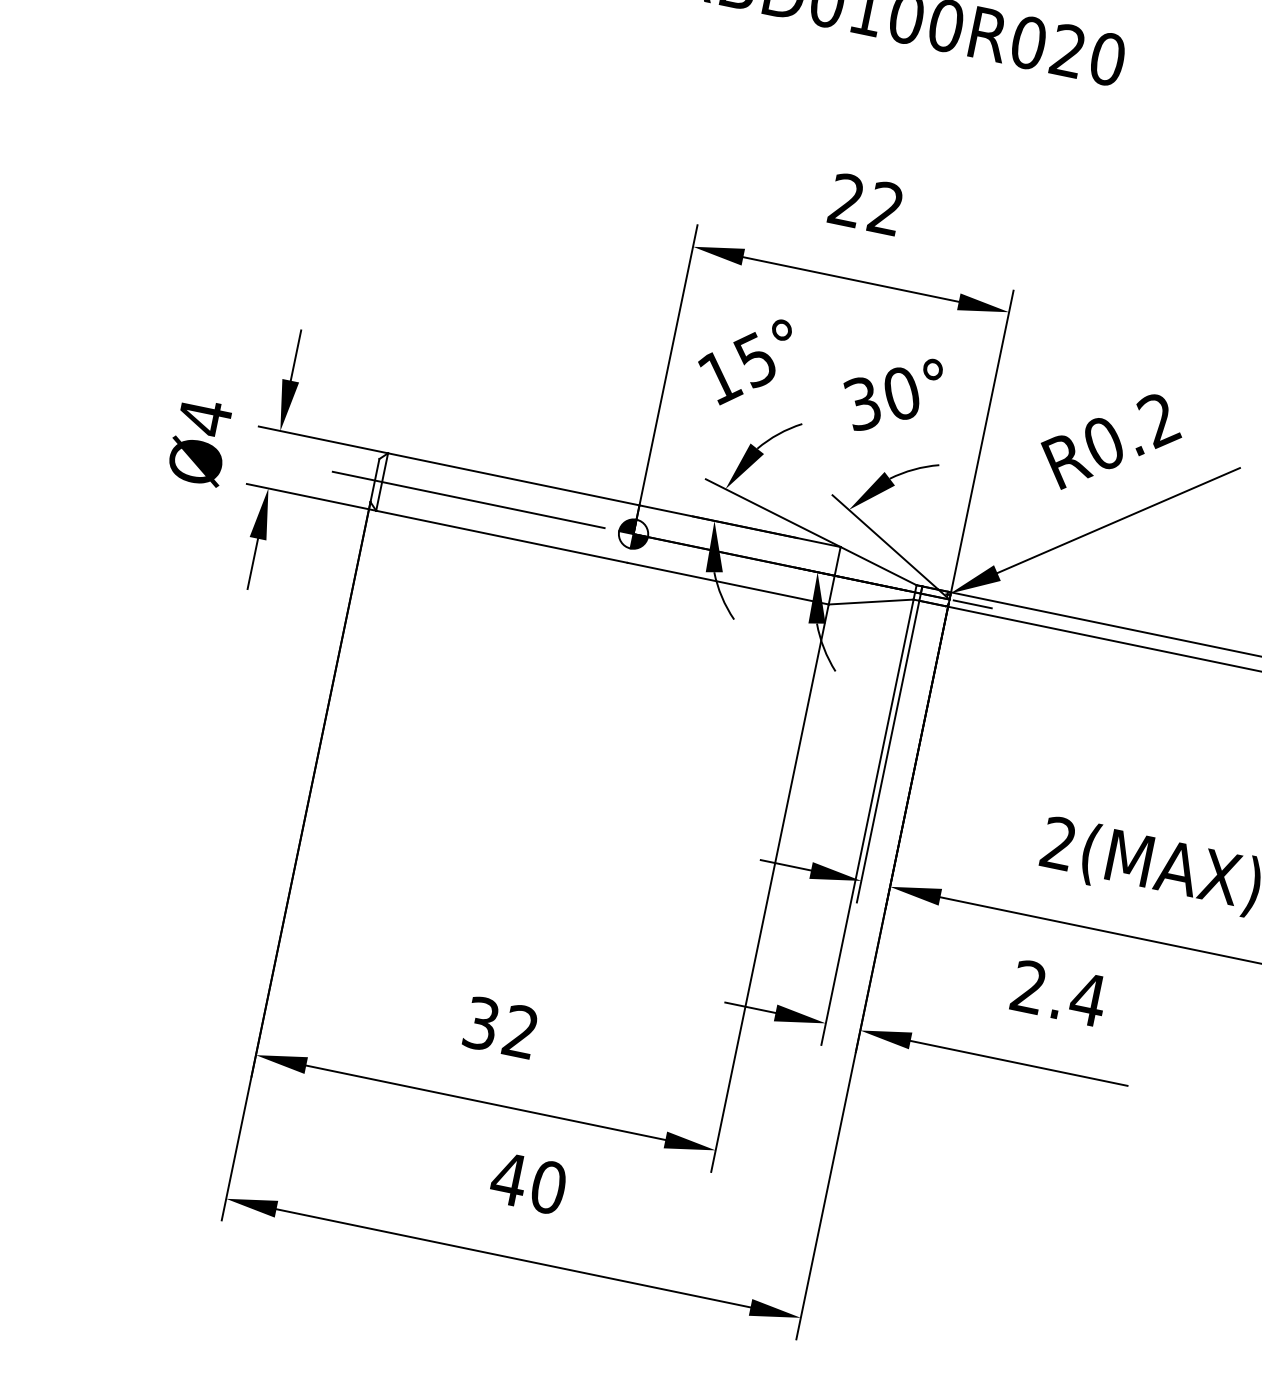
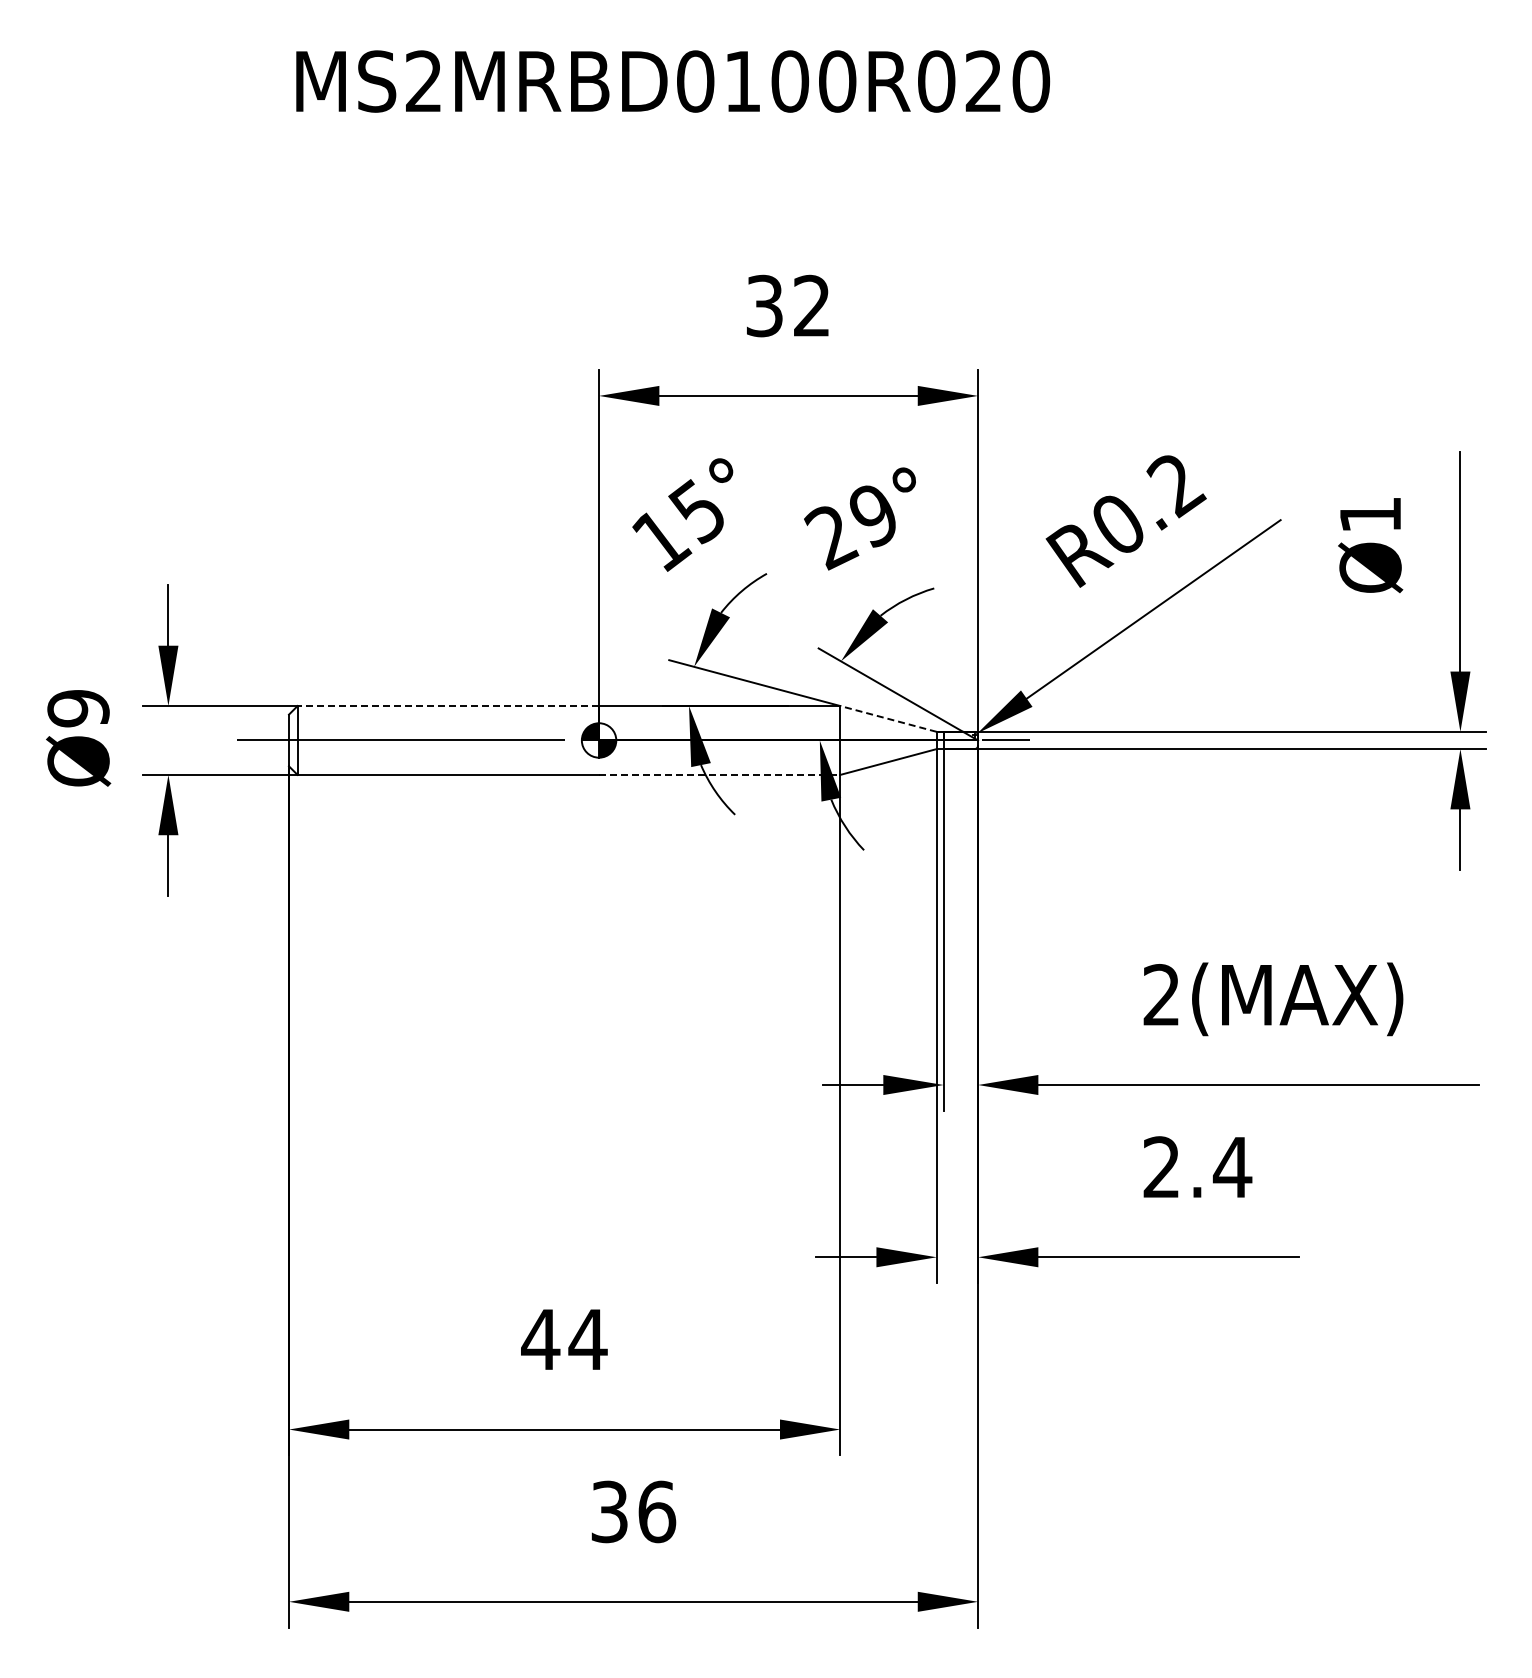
text: (846, 200) -> (764, 306), 22 -> 32
text: (879, 399) -> (850, 527), 30° -> 29°
text: (204, 417) -> (78, 708), Ø4 -> Ø9
line: (513, 479) -> (448, 706), solid -> dashed
line: (878, 565) -> (888, 718), solid -> dashed
line: (728, 583) -> (719, 774), solid -> dashed
text: (501, 1027) -> (564, 1339), 32 -> 44
text: (528, 1182) -> (632, 1511), 40 -> 36

